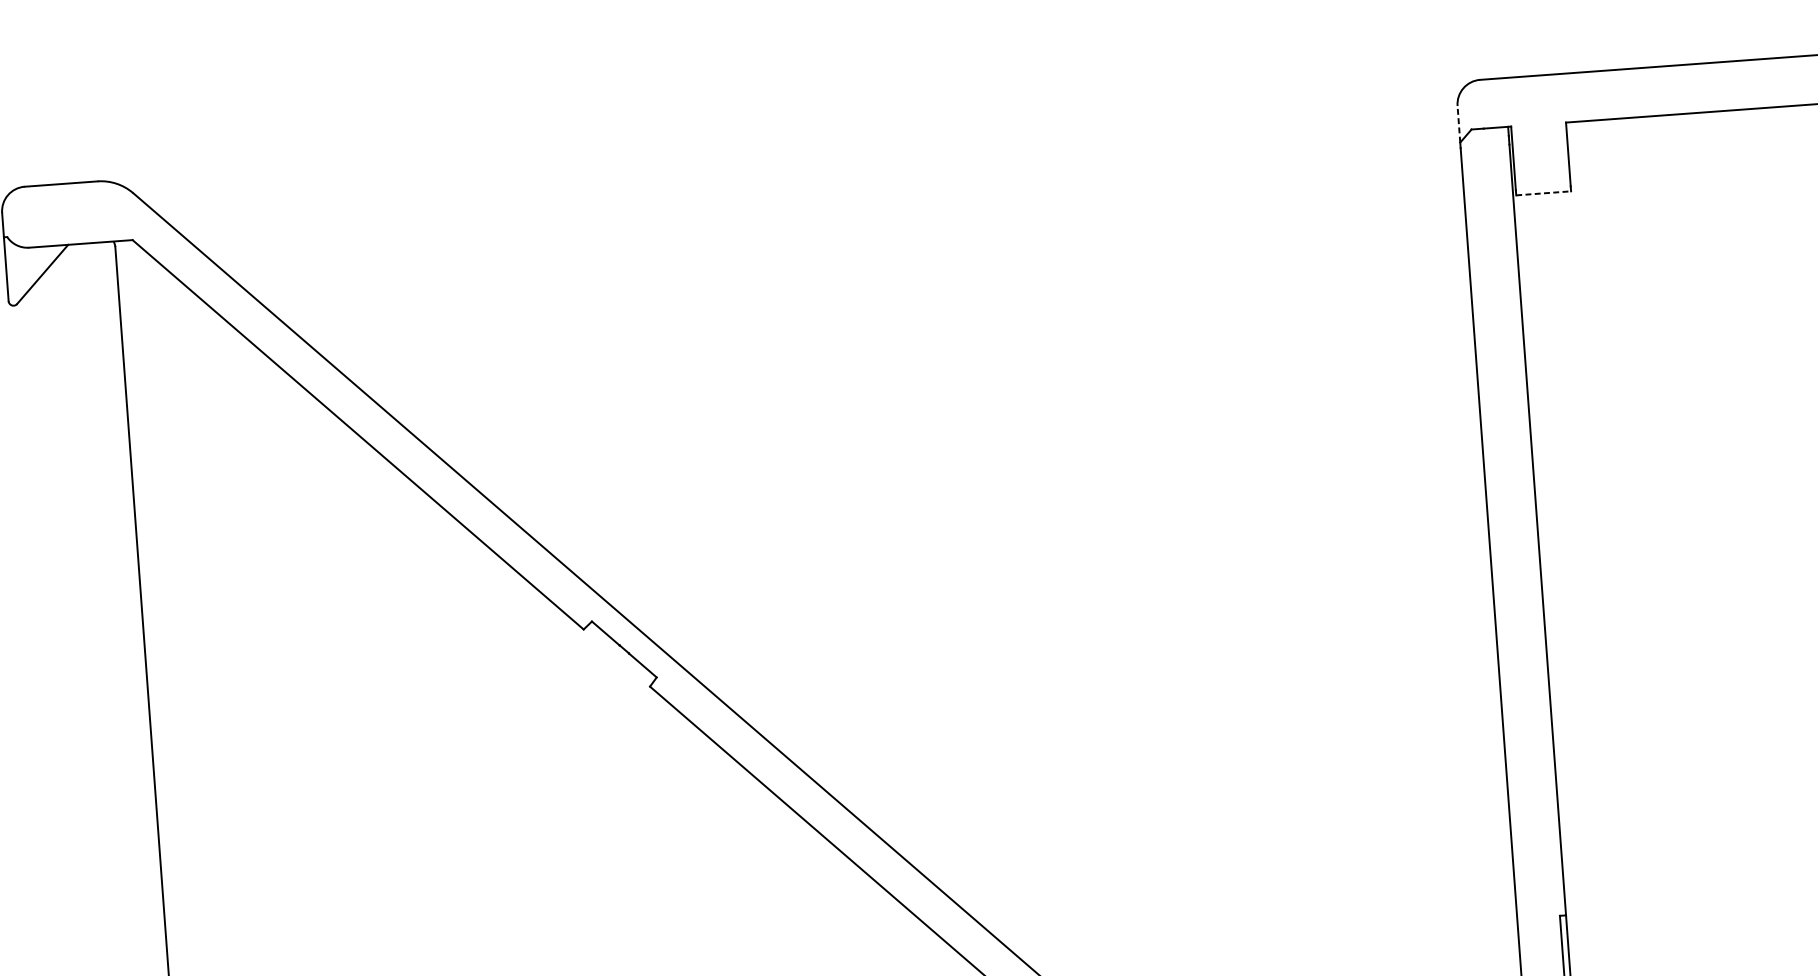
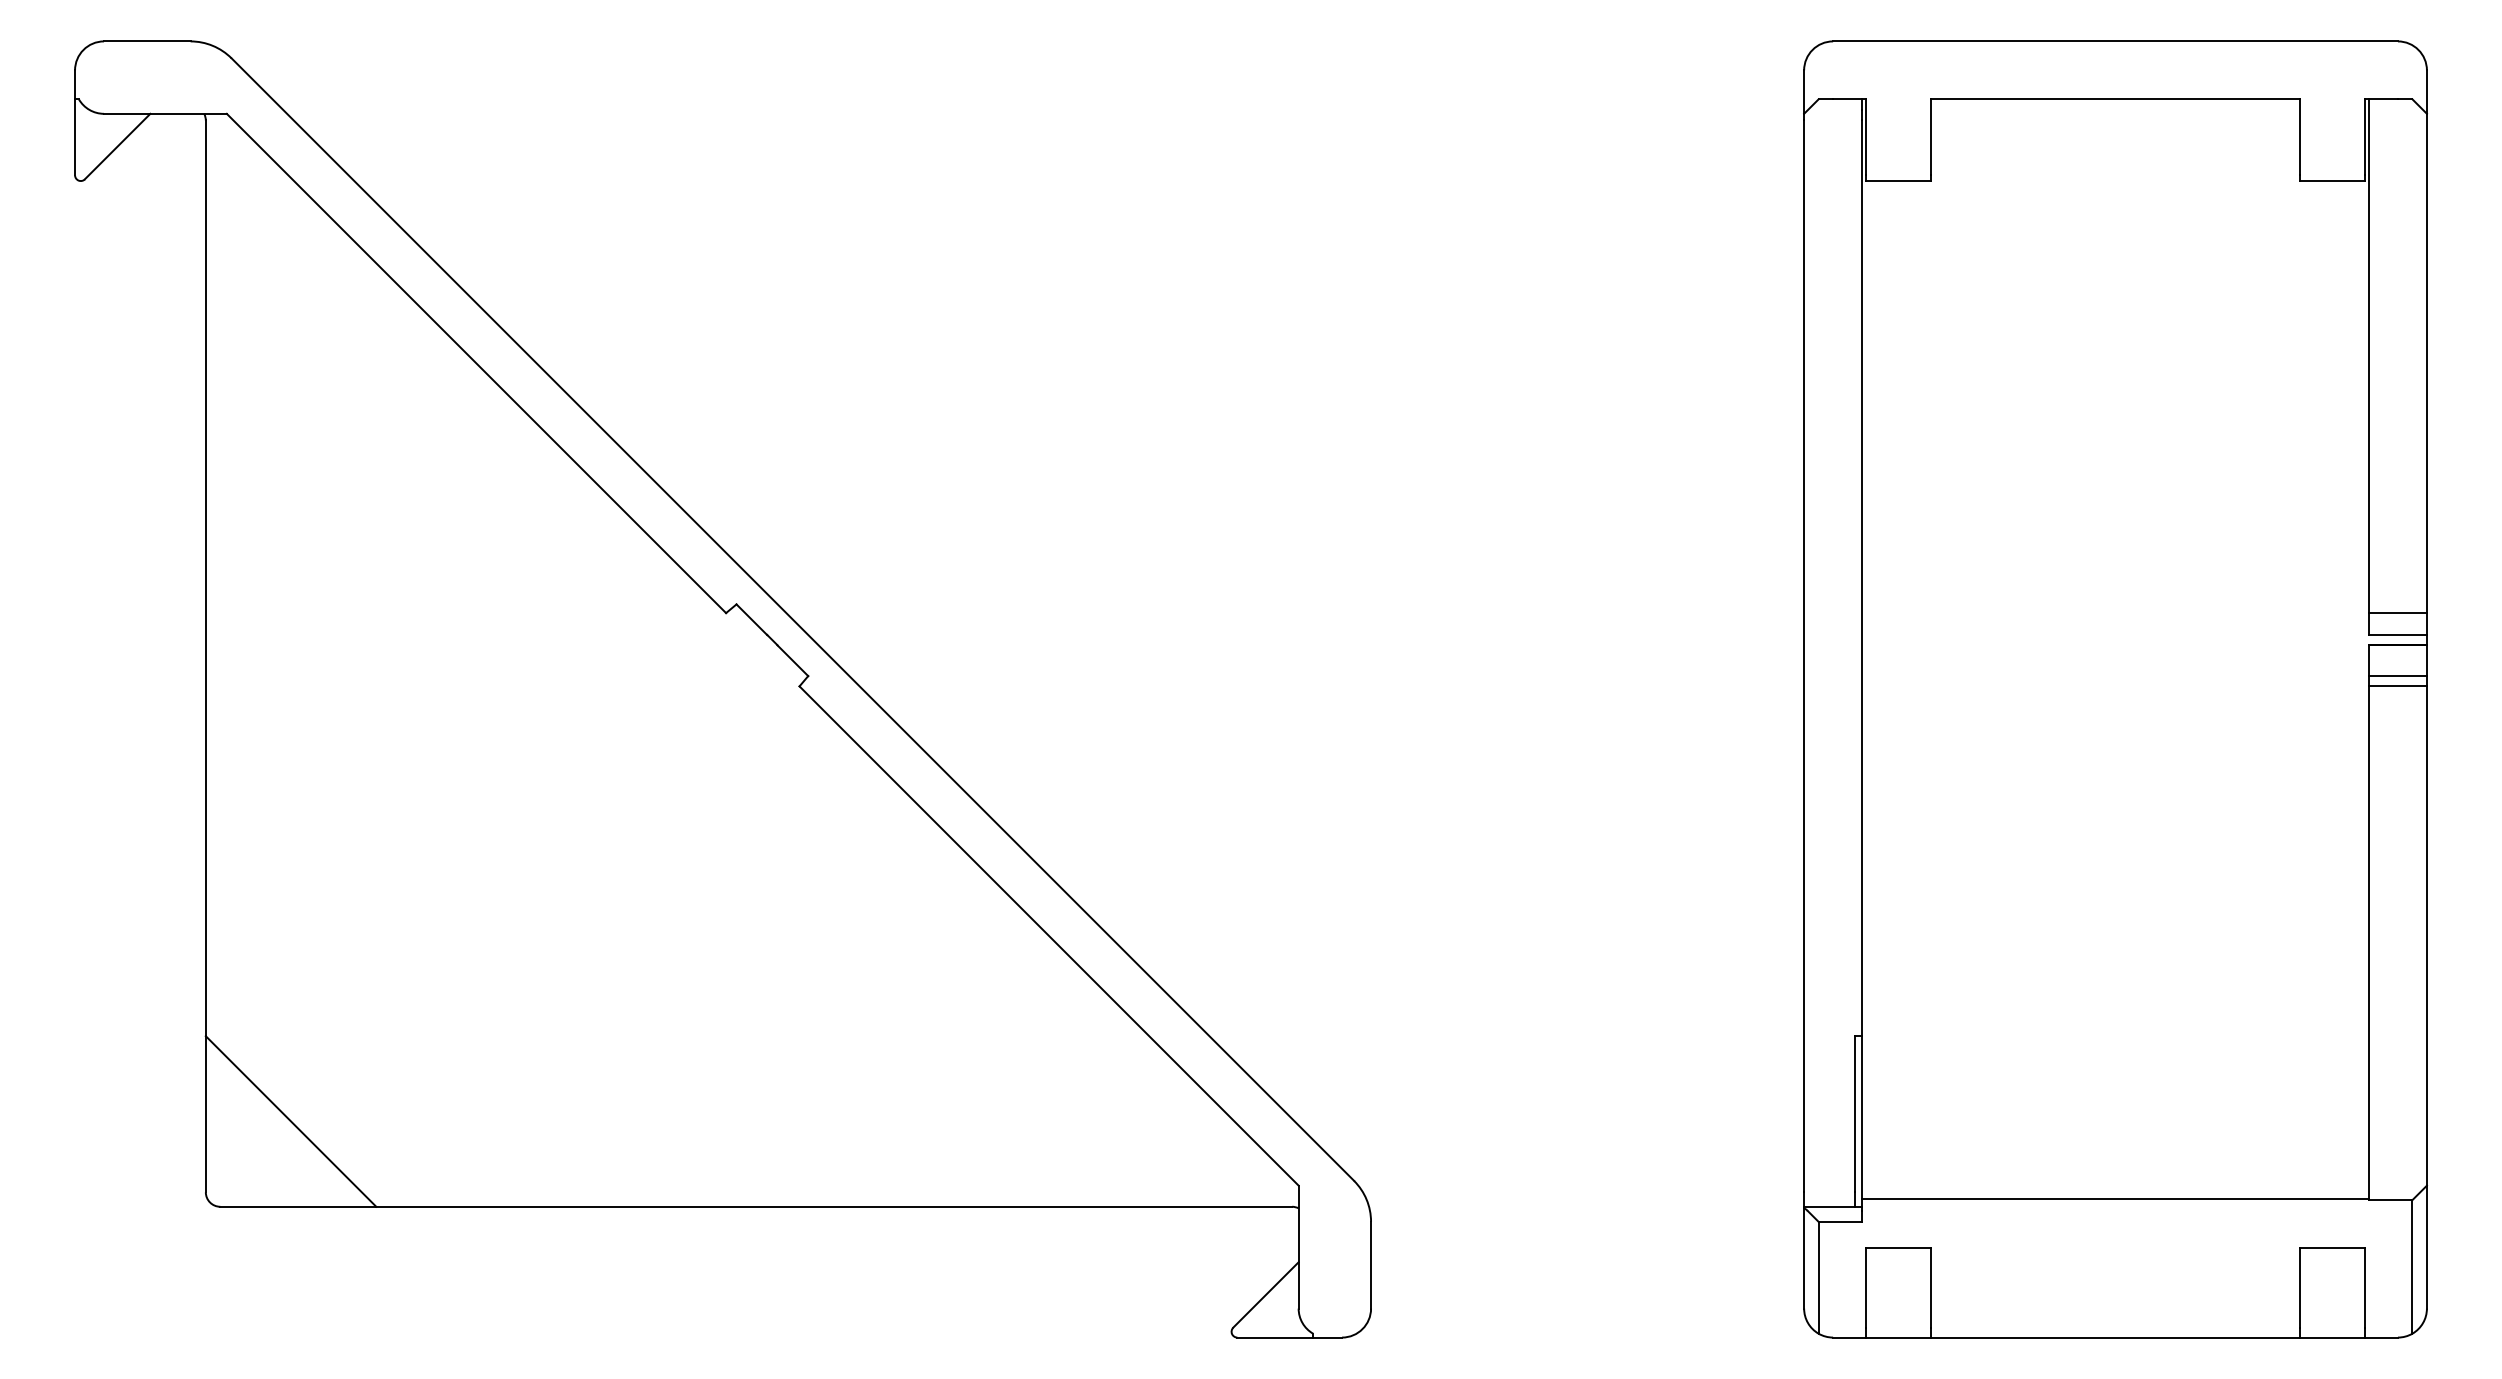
line: (1459, 124) -> (1804, 92), dashed -> solid
line: (1543, 193) -> (1898, 181), dashed -> solid

